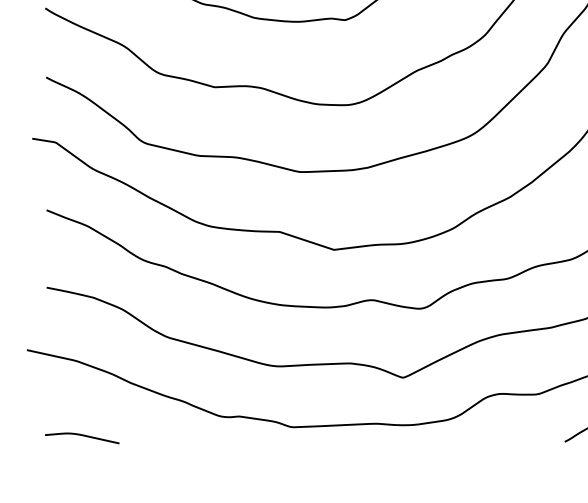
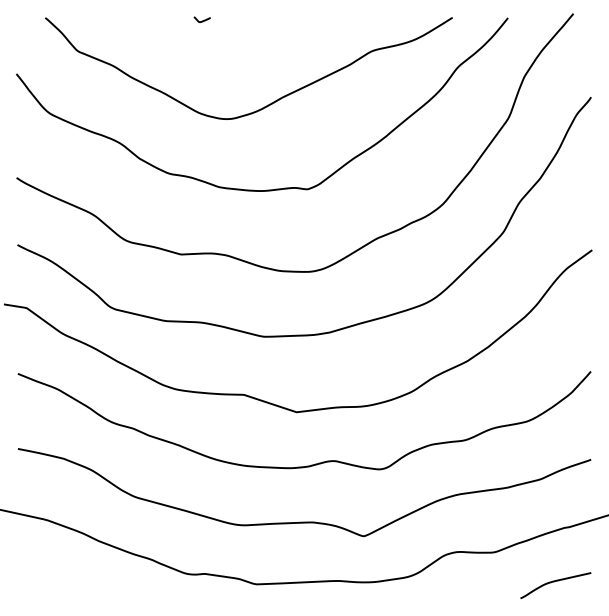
curve: (83, 436) -> (53, 593), removed

